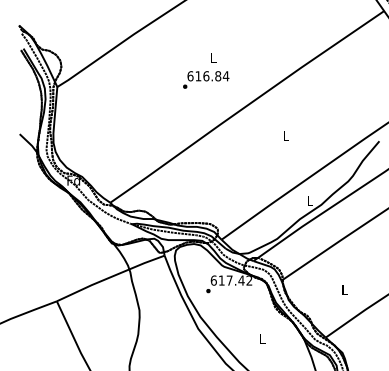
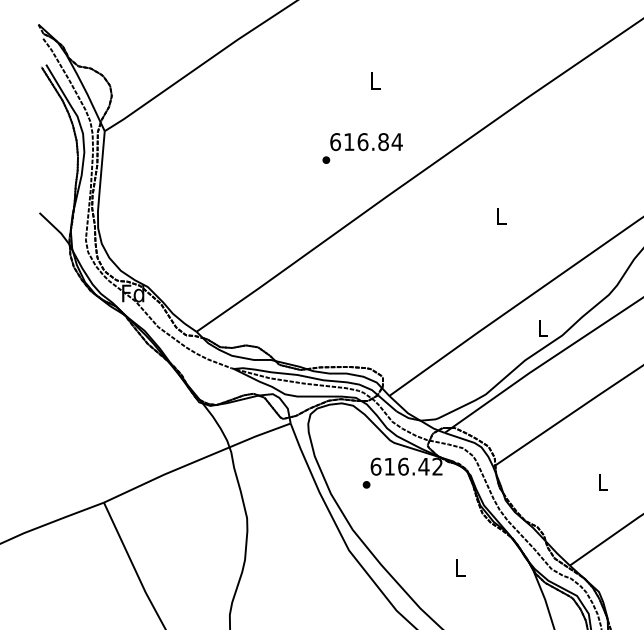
text: (206, 79) -> (363, 147), moved
text: (229, 280) -> (403, 466), 617.42 -> 616.42

